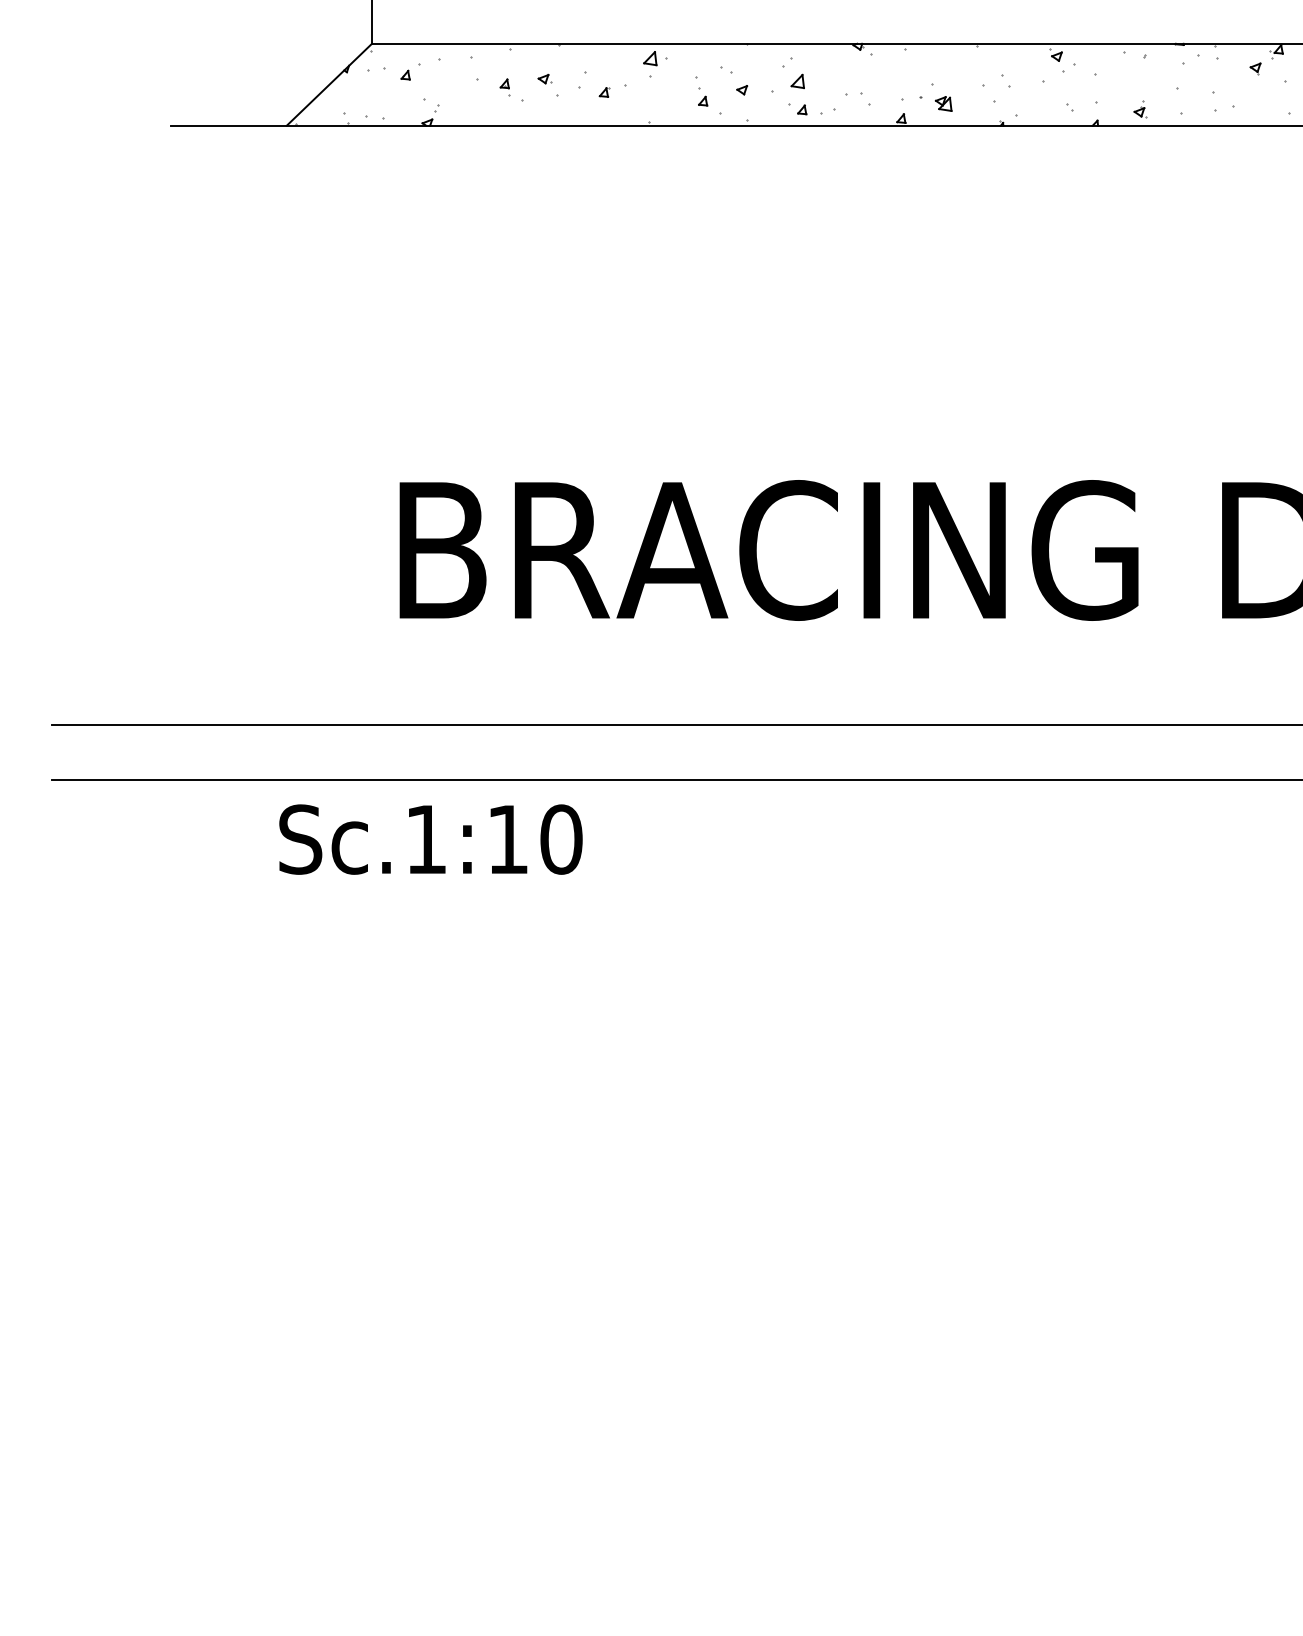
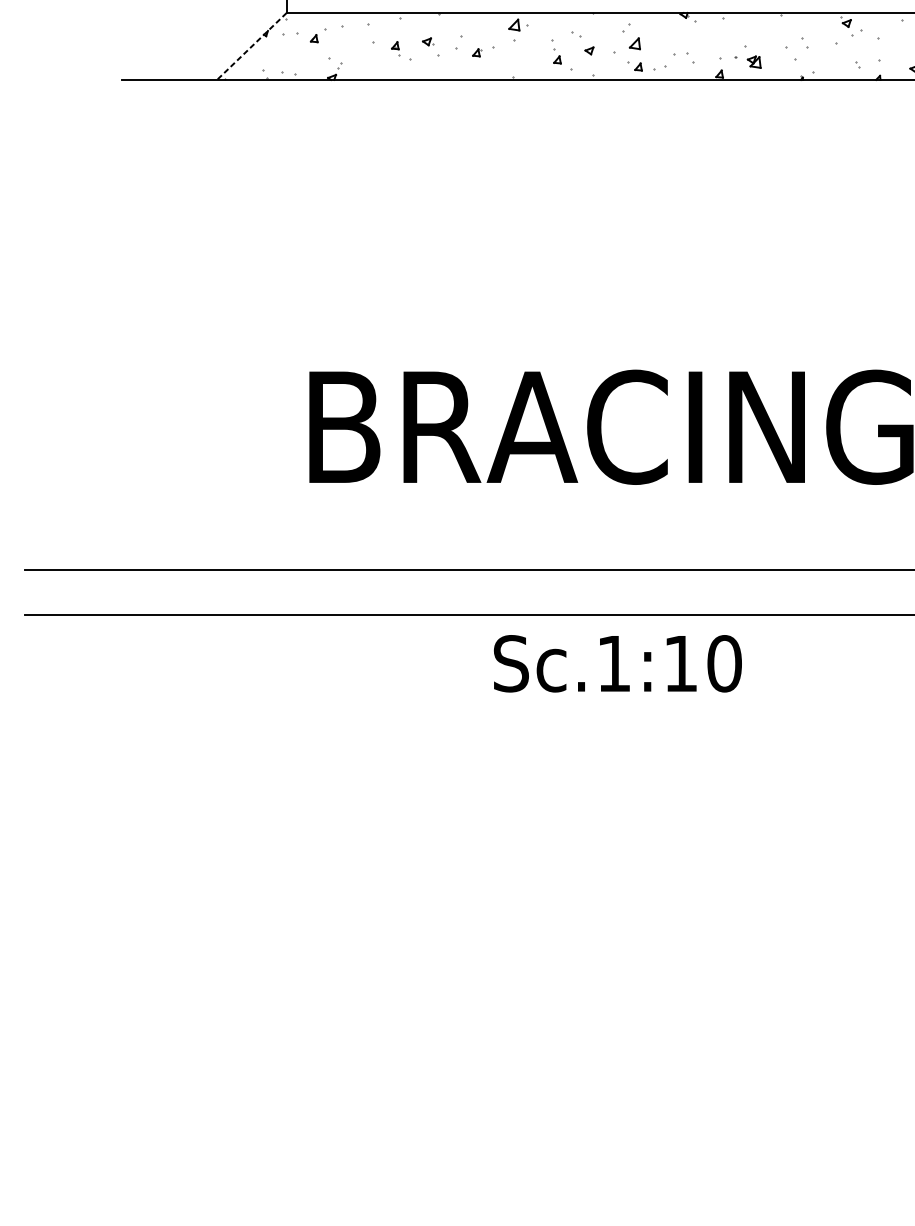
line: (329, 85) -> (251, 47), solid -> dashed
text: (430, 839) -> (617, 663), moved

